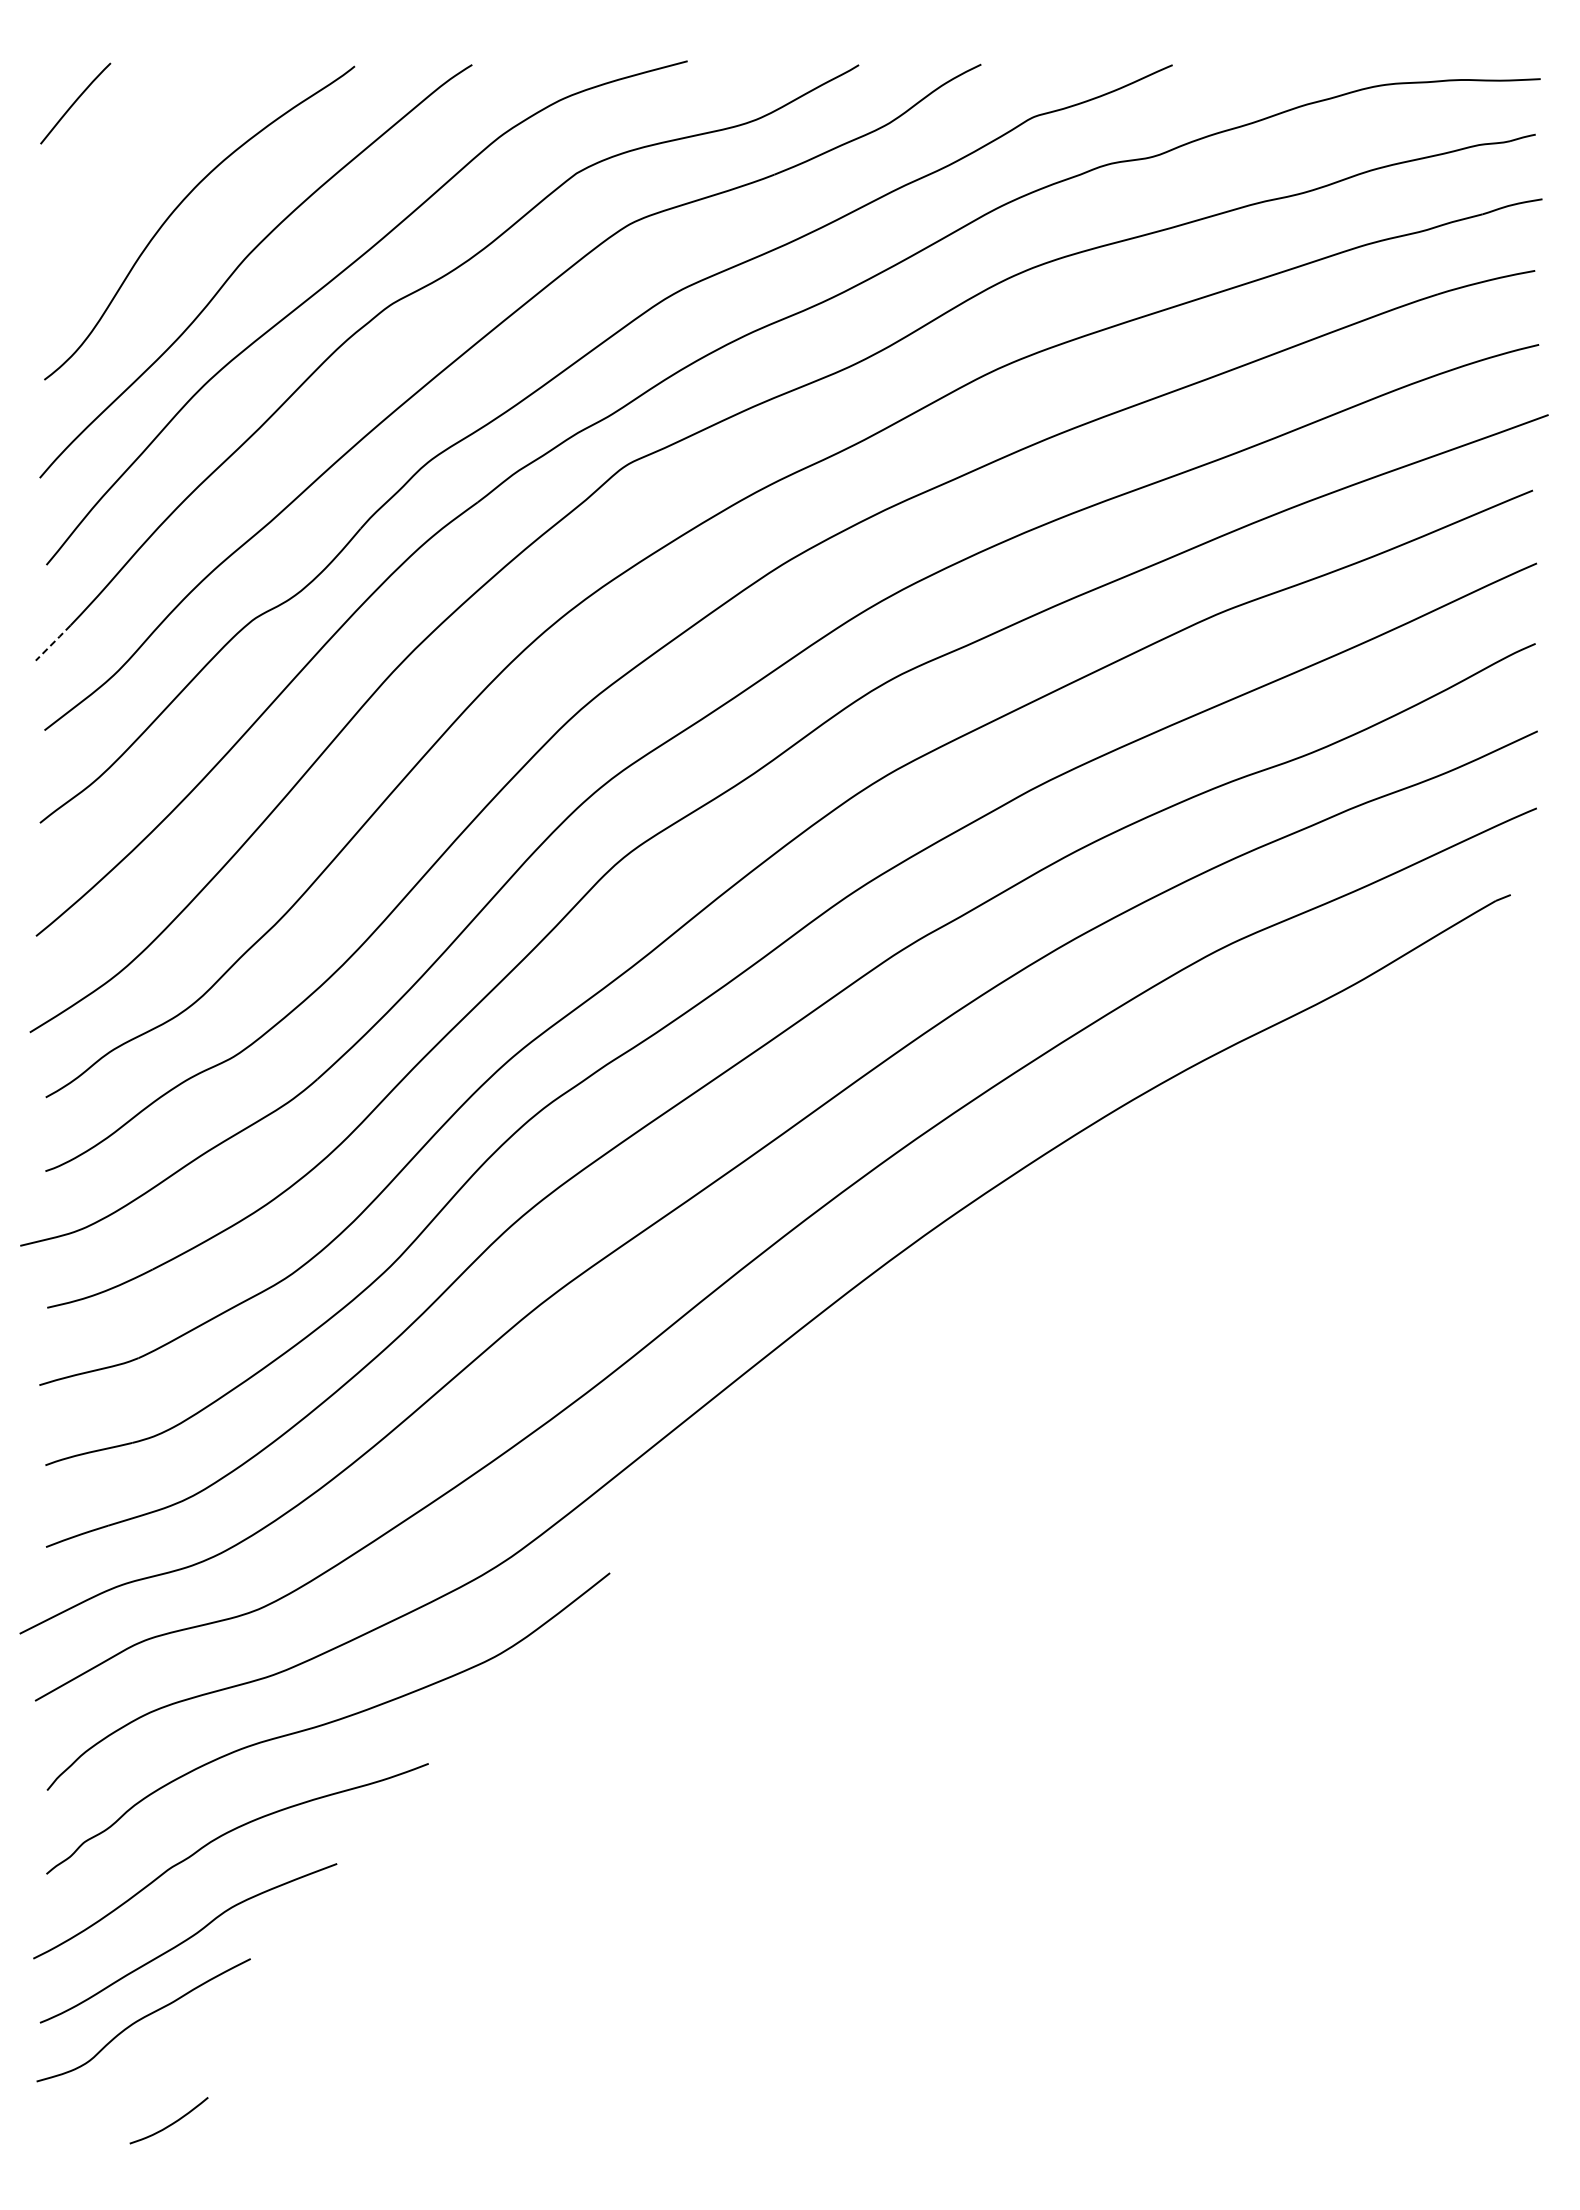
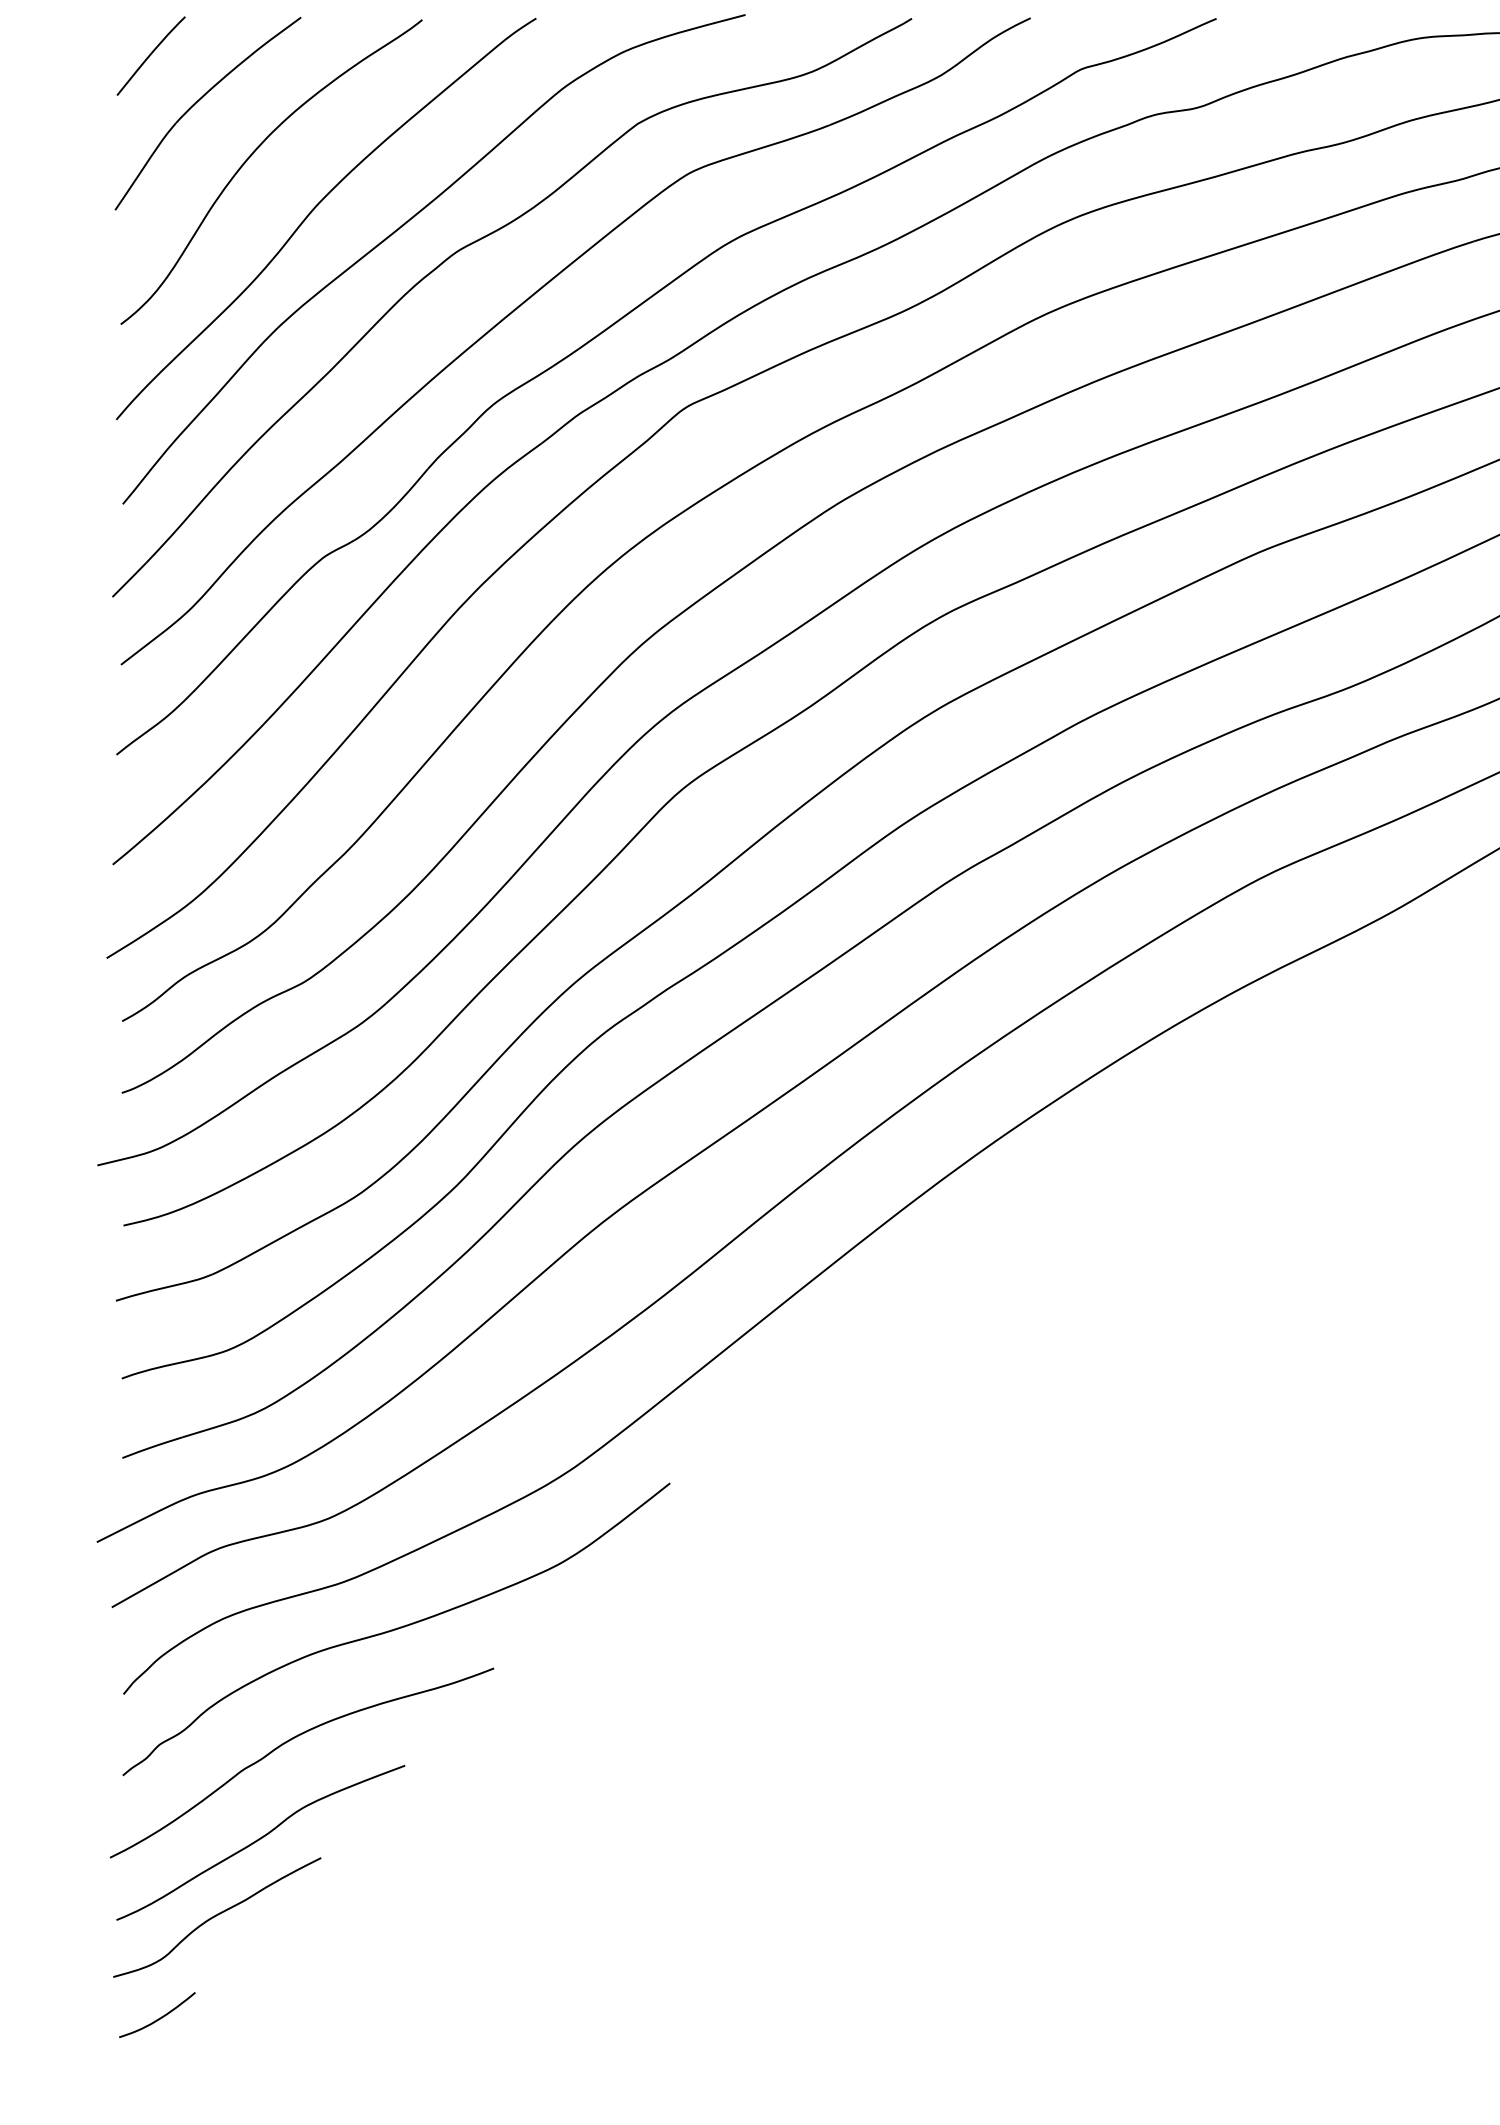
part: (123, 151) -> (197, 102), added
line: (53, 642) -> (129, 579), dashed -> solid
curve: (169, 2124) -> (157, 2018), moved

